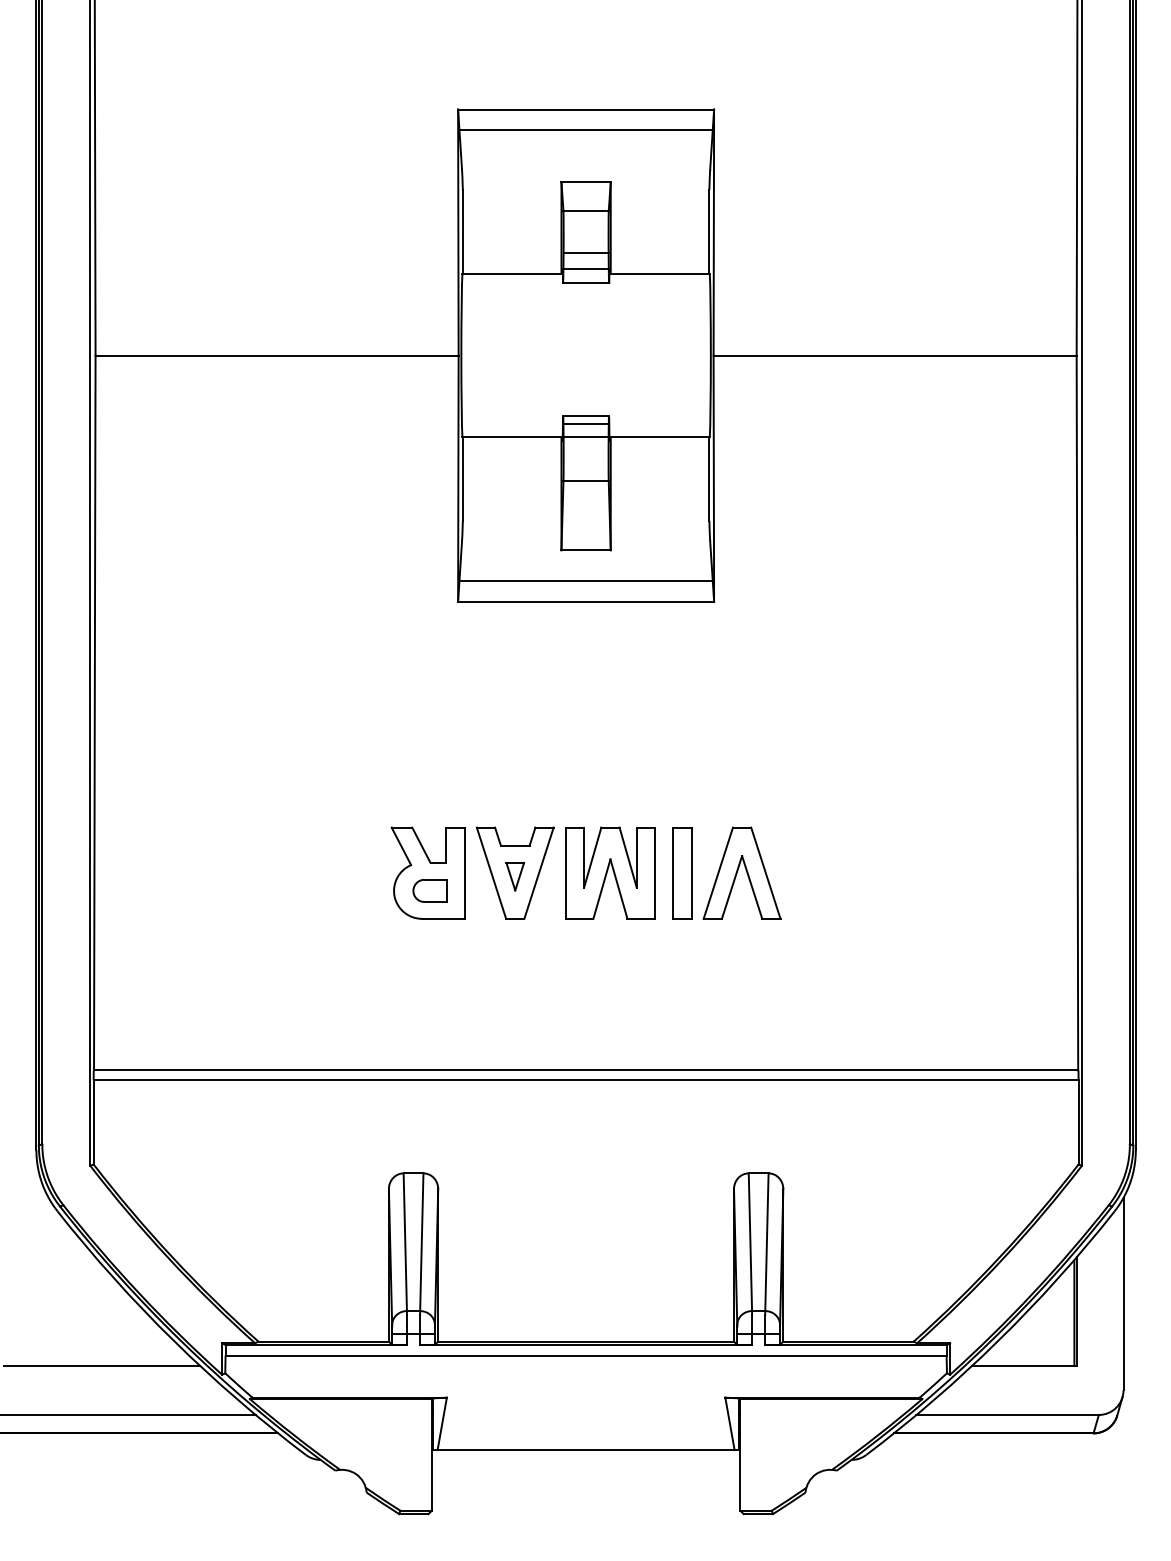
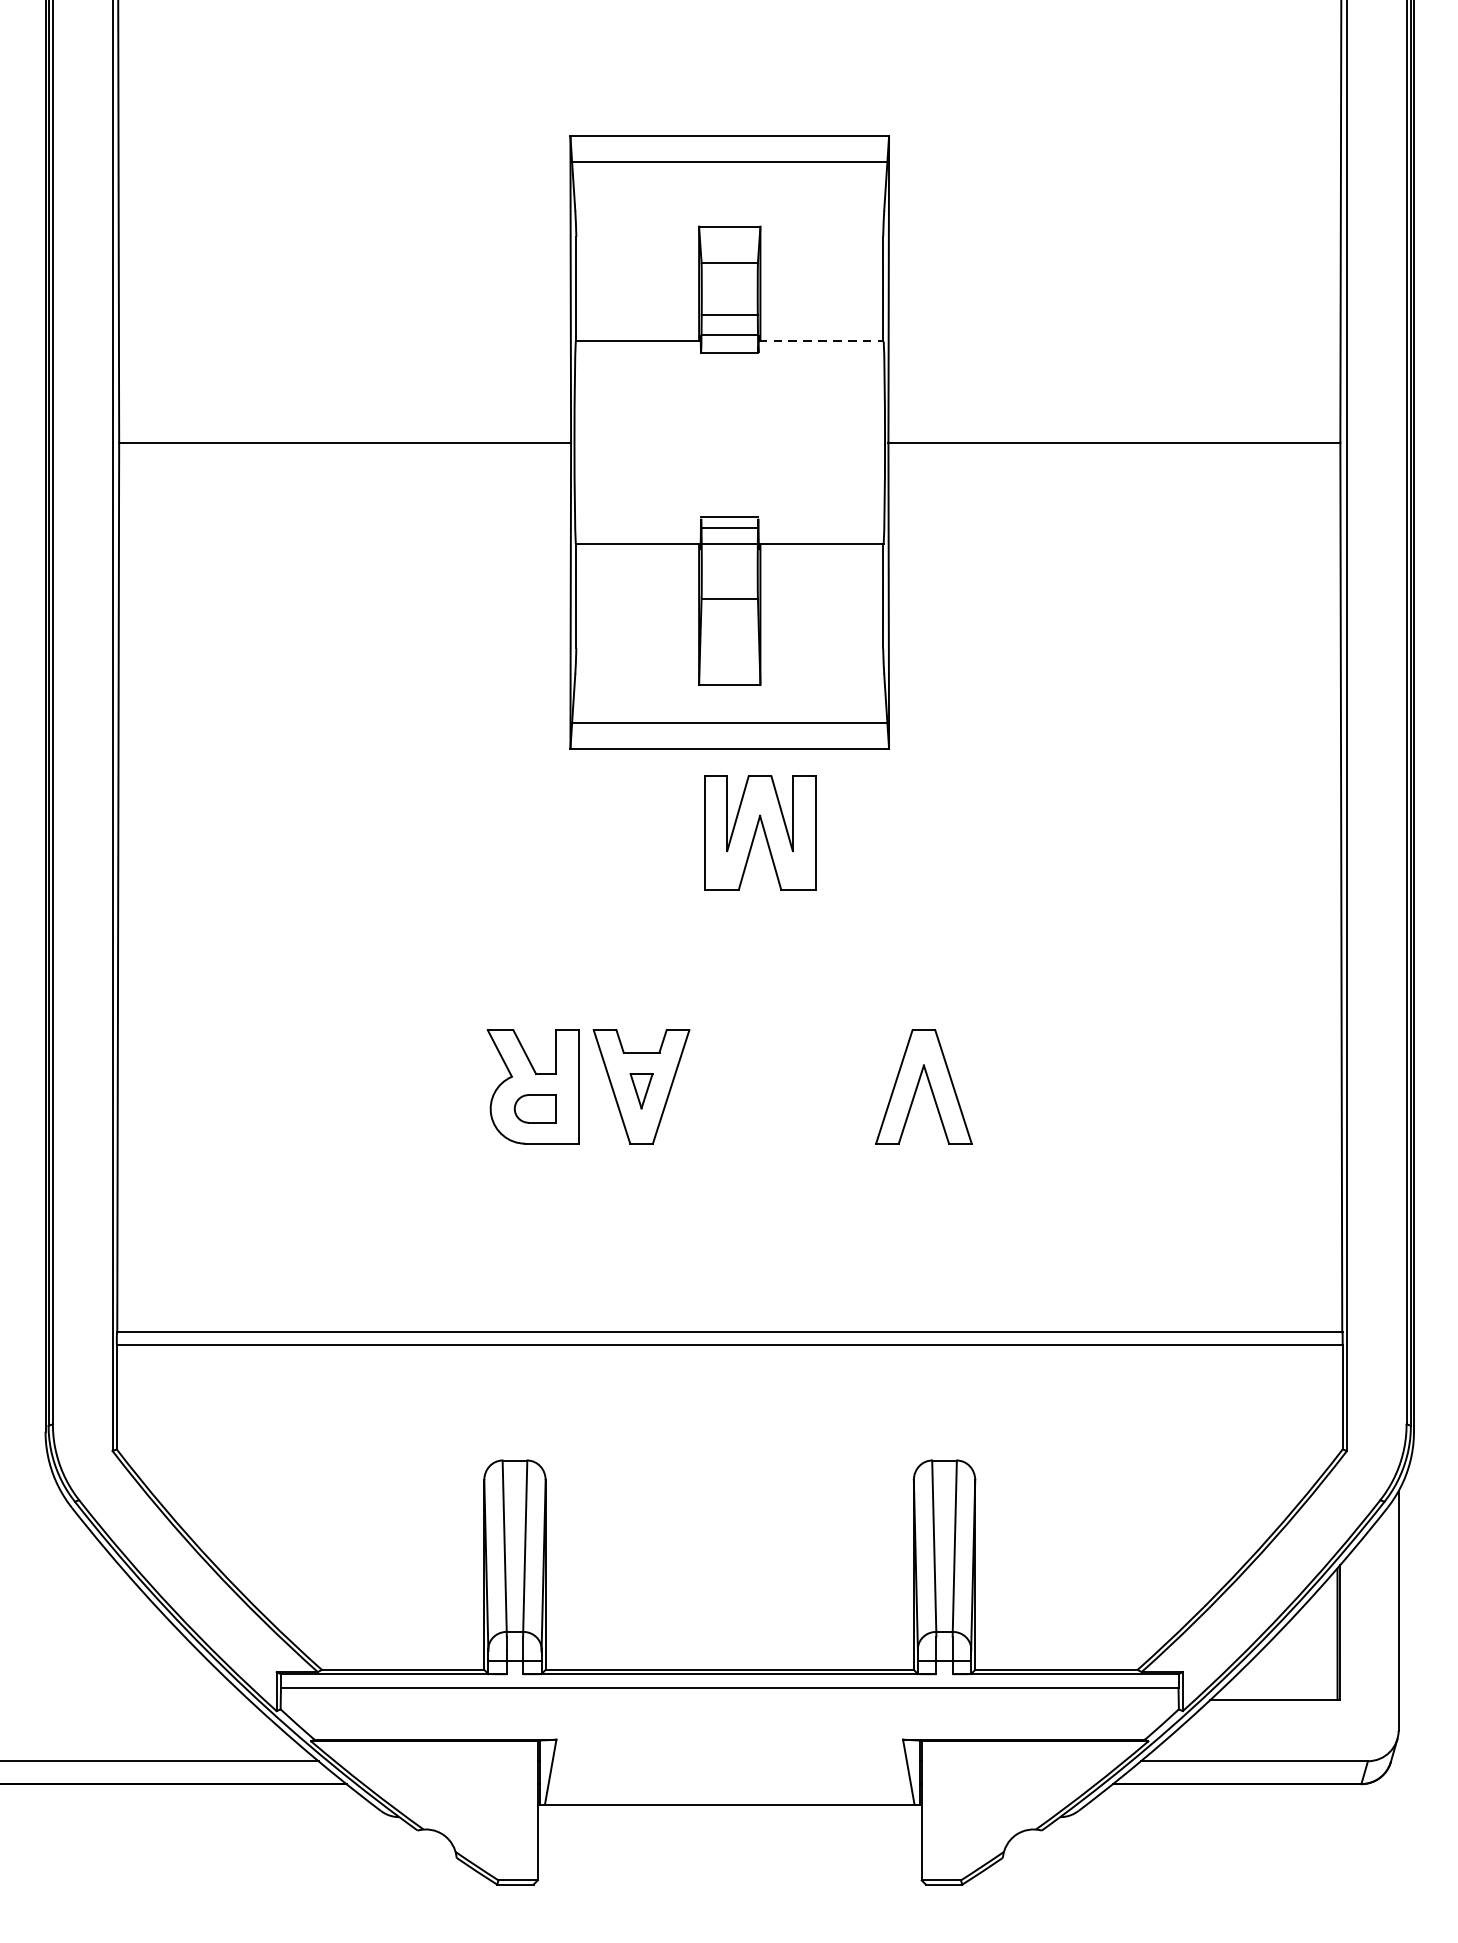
line: (660, 274) -> (822, 341), solid -> dashed
part: (610, 872) -> (760, 832), moved
part: (682, 873) -> (849, 1087), removed
line: (102, 1365) -> (127, 1699), removed

